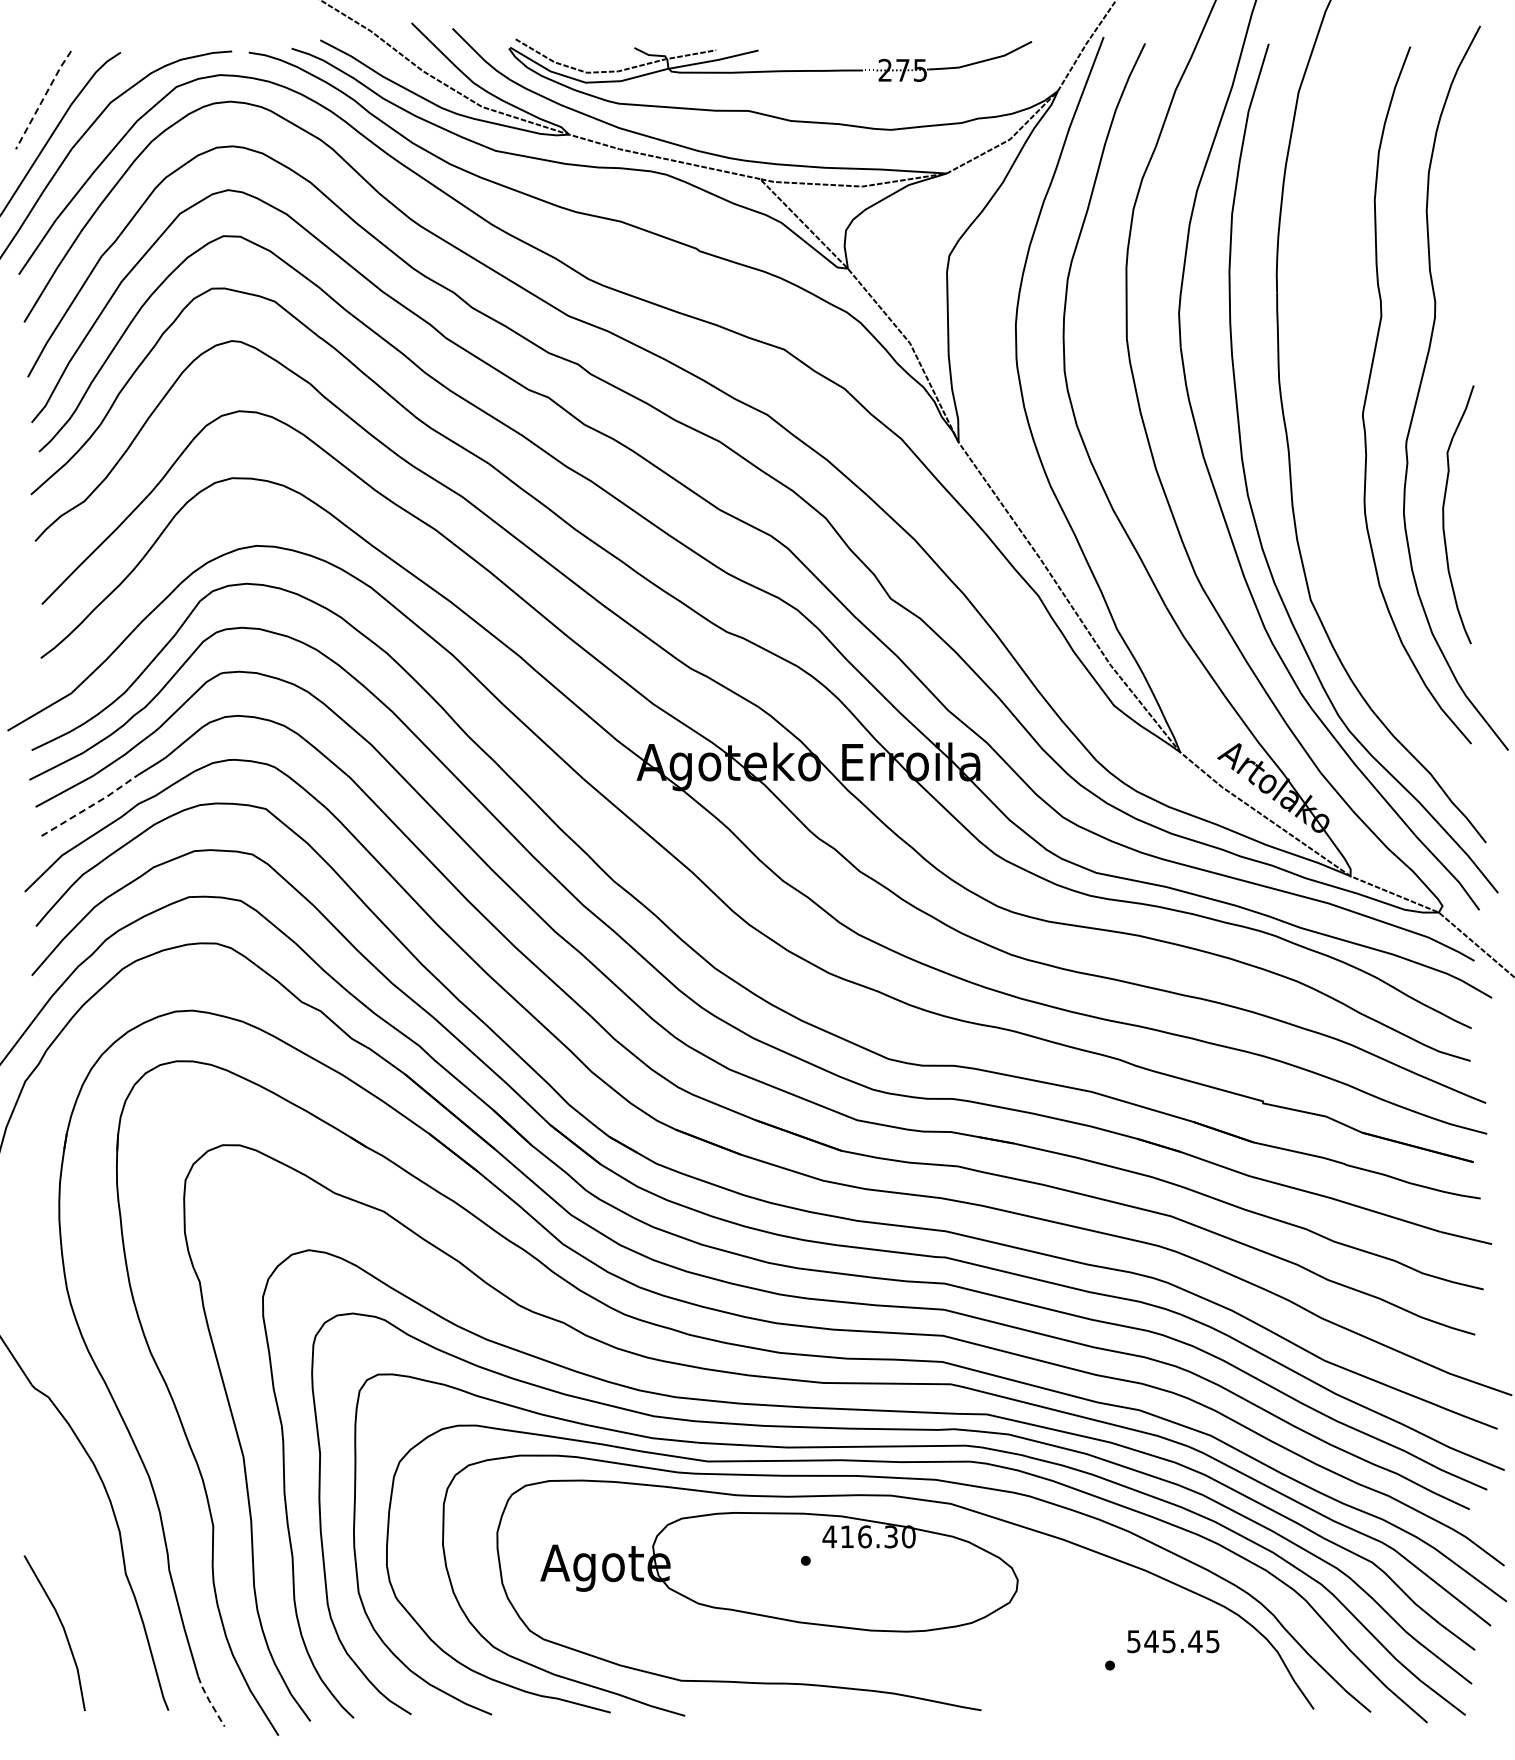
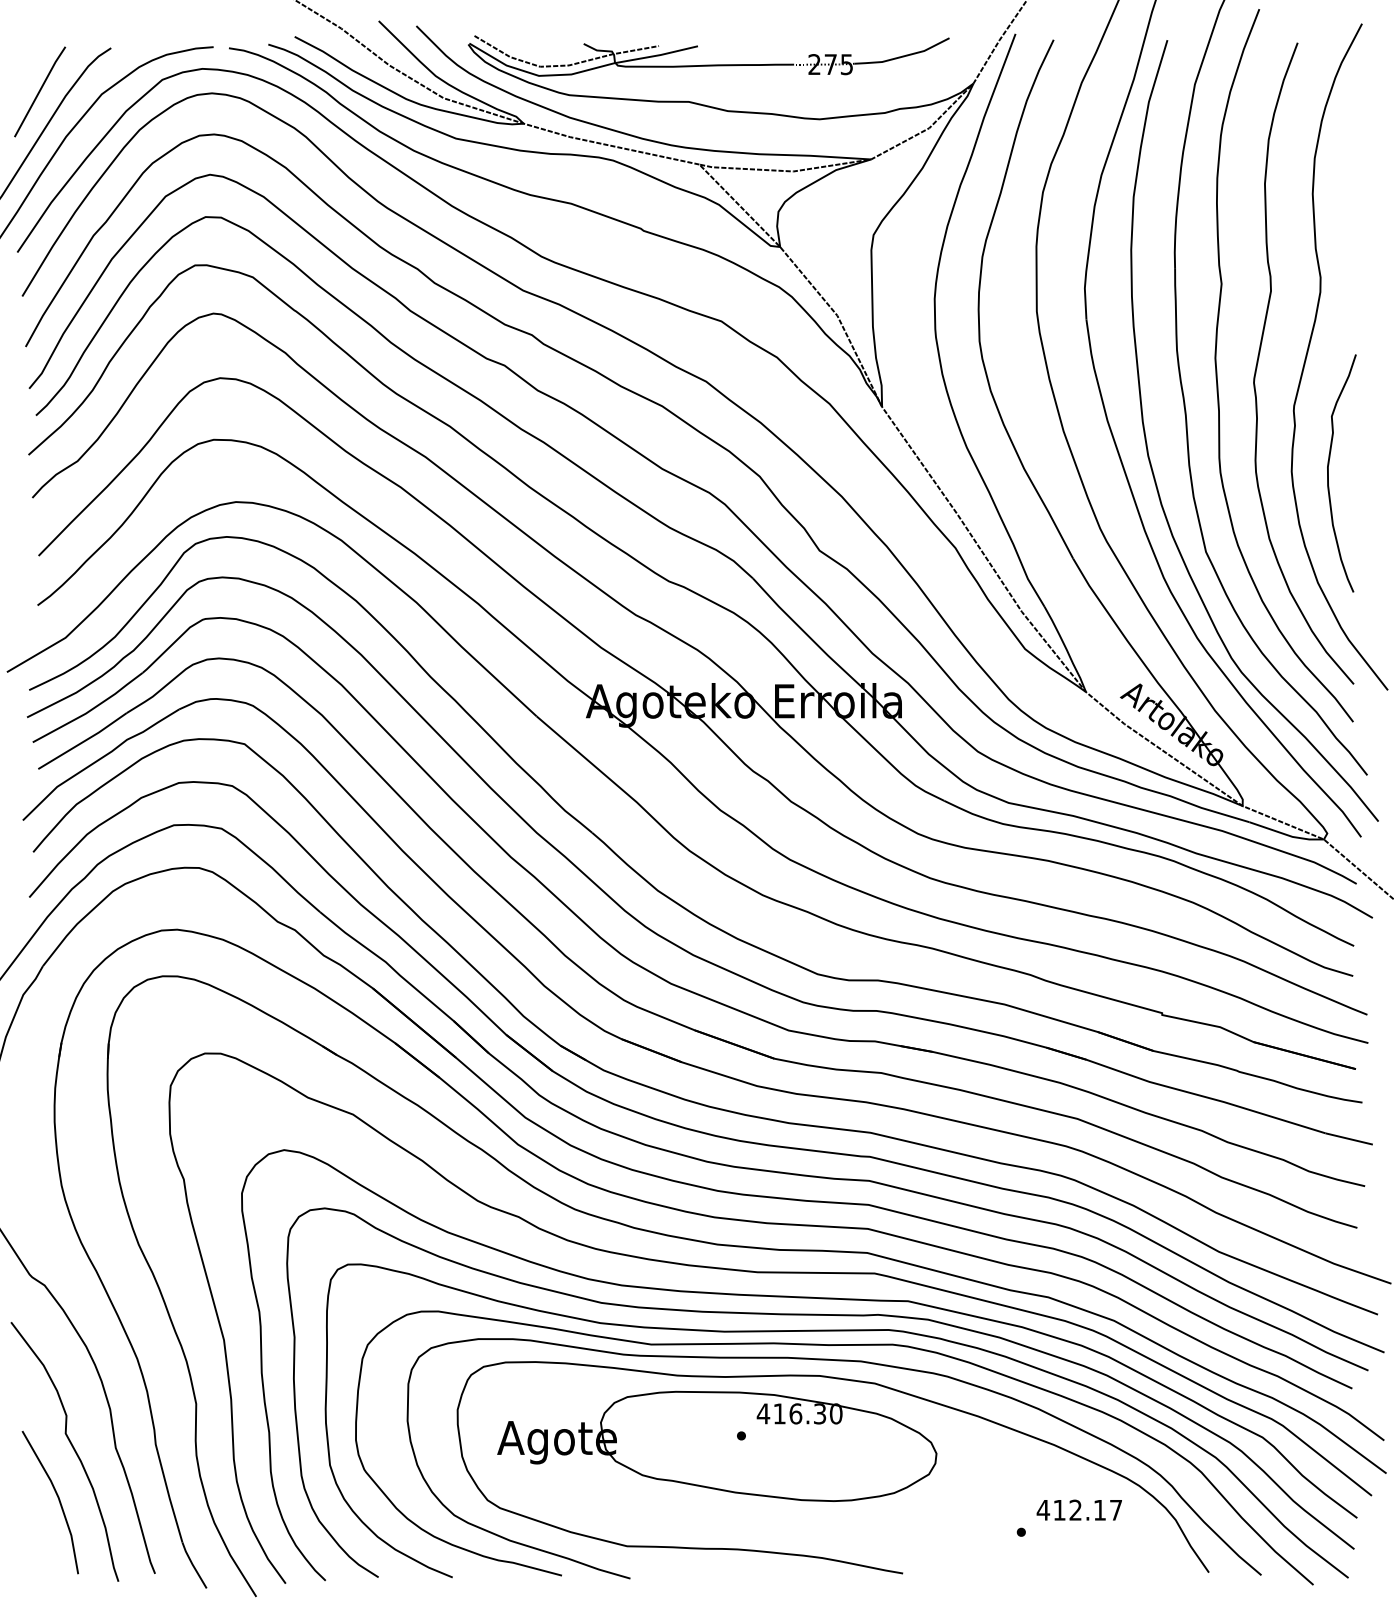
line: (42, 99) -> (39, 91), dashed -> solid
curve: (1323, 407) -> (1217, 374), added
line: (91, 806) -> (84, 741), dashed -> solid
curve: (78, 1573) -> (72, 1447), added
text: (1172, 1641) -> (1078, 1510), 545.45 -> 412.17
line: (209, 1701) -> (192, 1565), dashed -> solid

